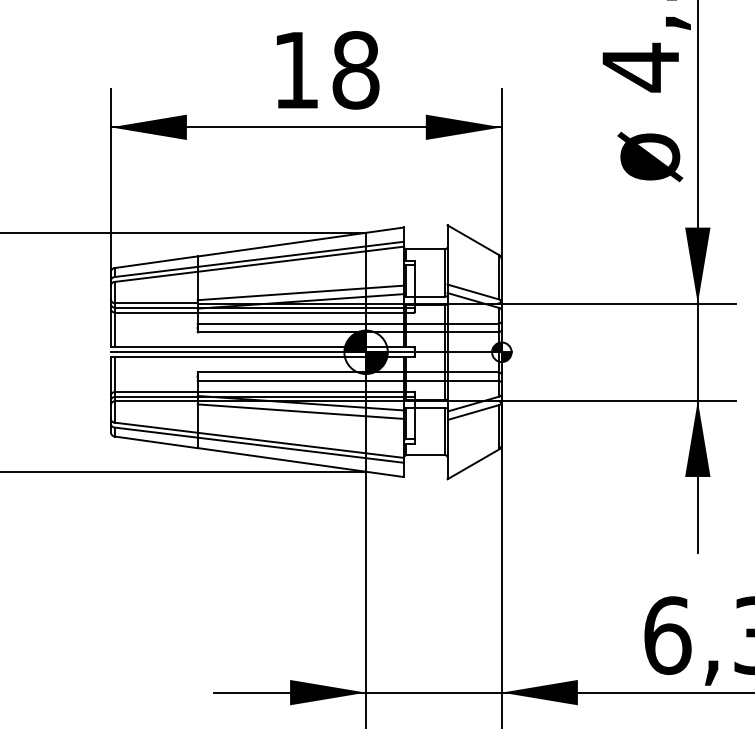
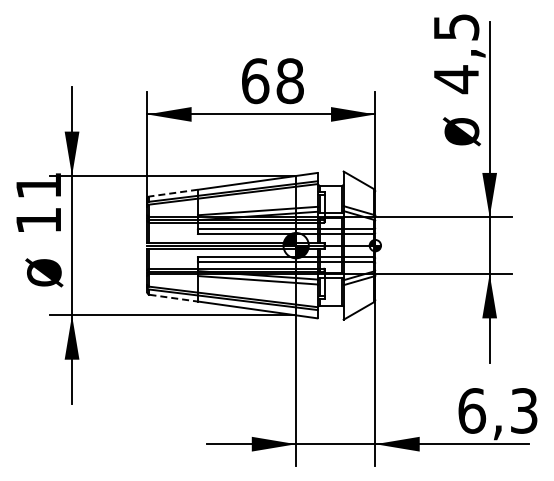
text: (296, 70) -> (255, 81), 18 -> 68
line: (155, 262) -> (173, 193), solid -> dashed
line: (157, 442) -> (174, 298), solid -> dashed

